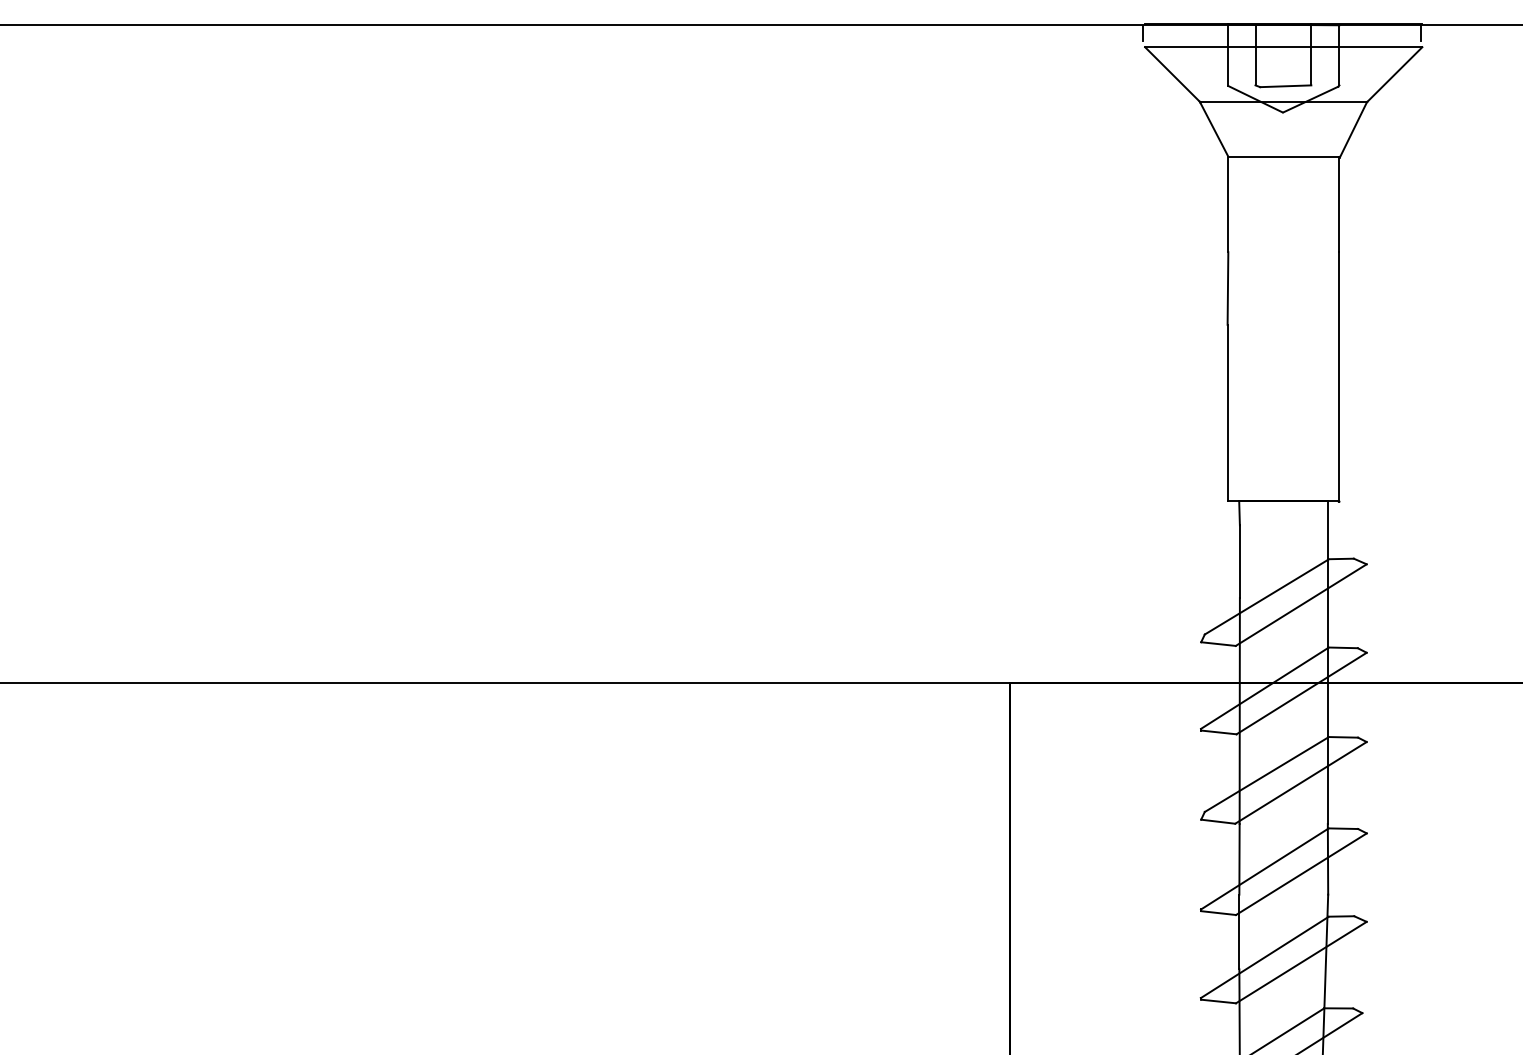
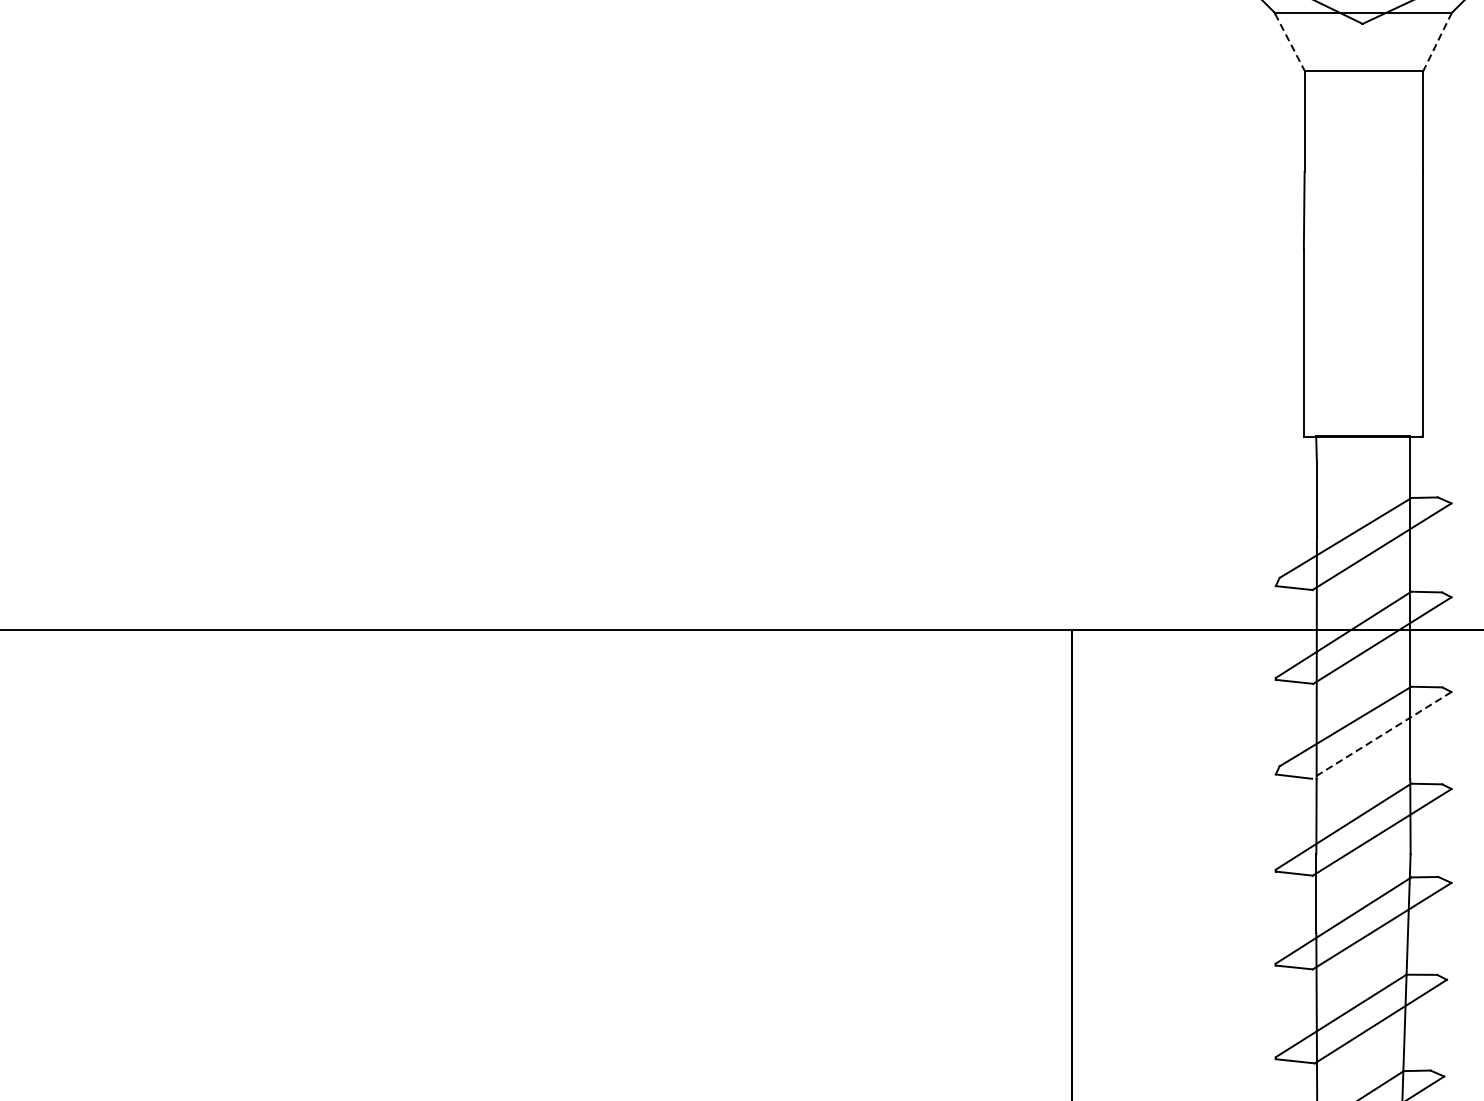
line: (1353, 129) -> (1437, 41), solid -> dashed
line: (1214, 130) -> (1289, 42), solid -> dashed
line: (1300, 783) -> (1381, 736), solid -> dashed

